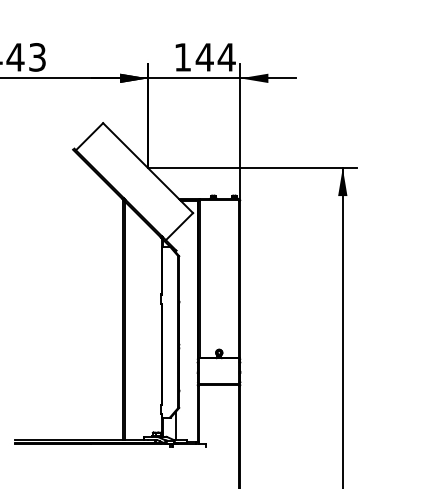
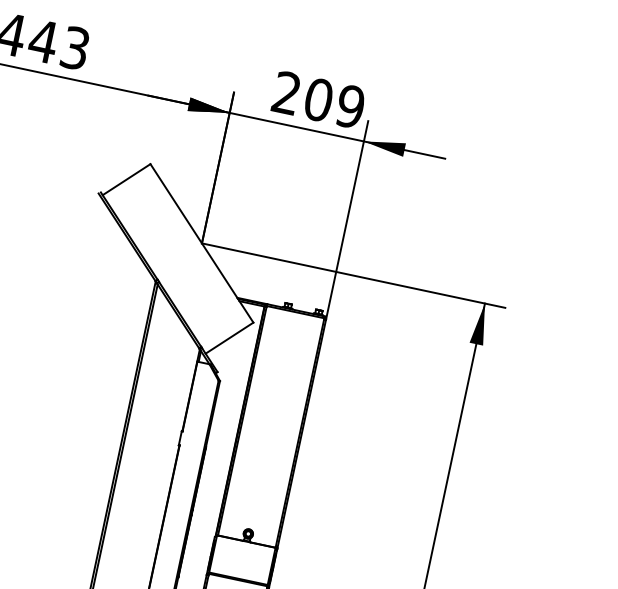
text: (204, 57) -> (318, 100), 144 -> 209

